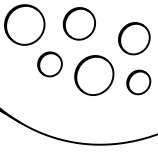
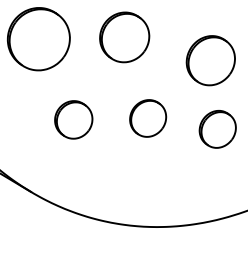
part: (49, 64) -> (73, 120), moved
part: (94, 75) -> (148, 118), size x0.6

